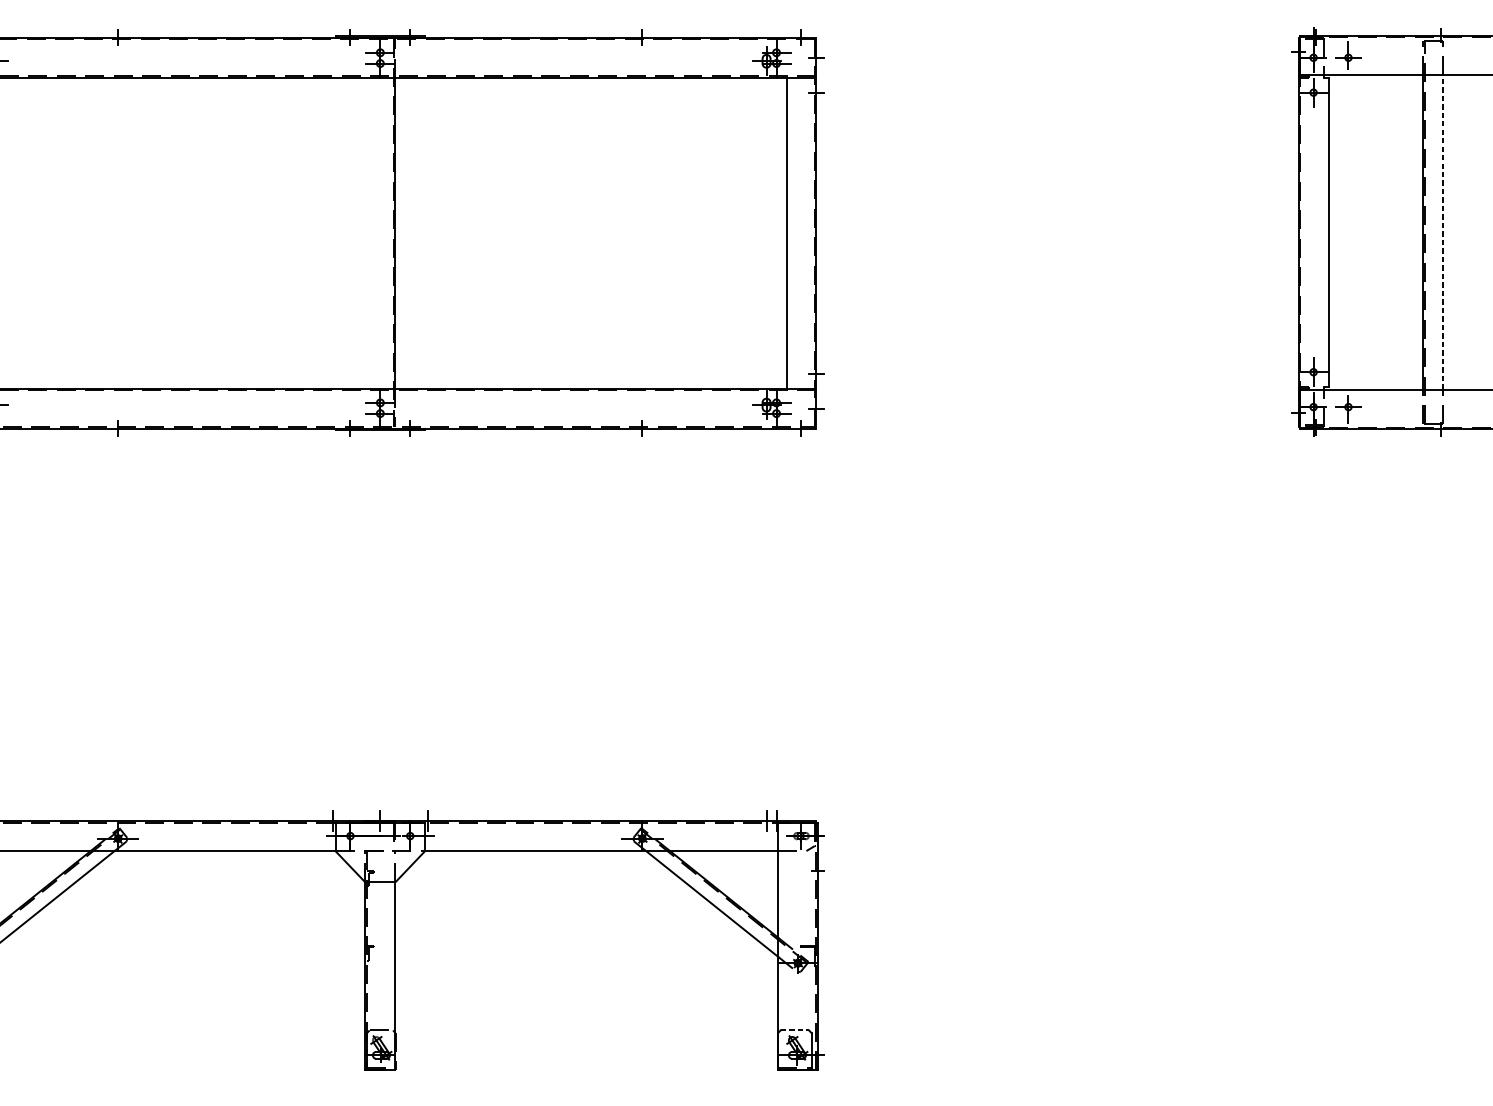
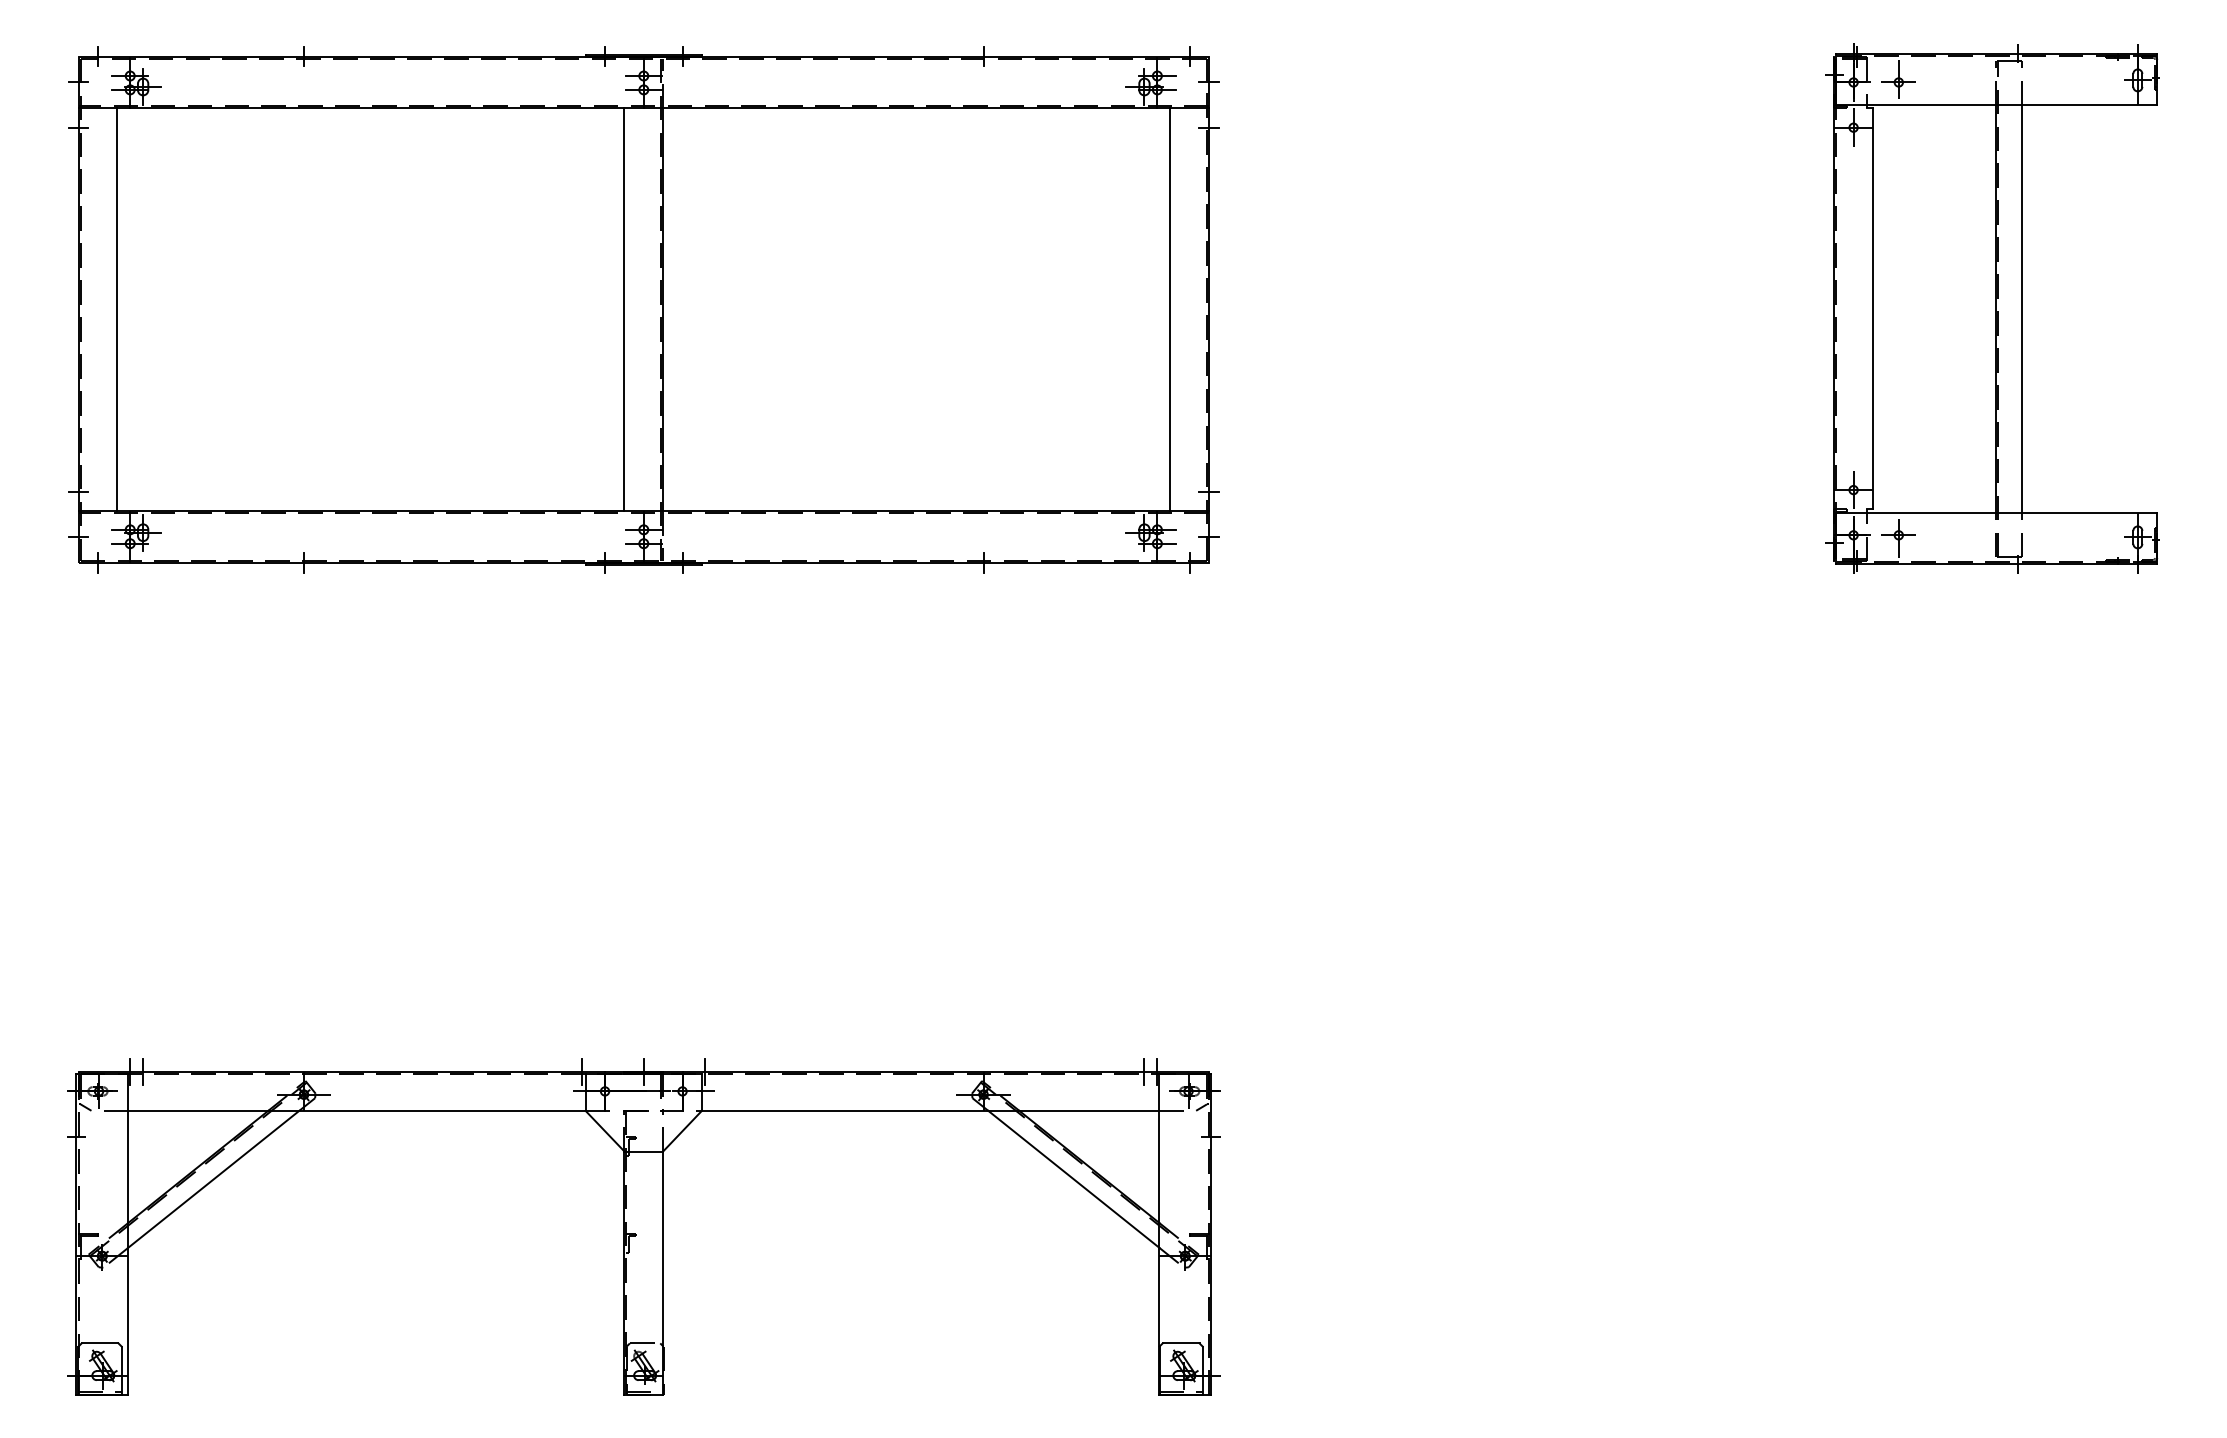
line: (365, 232) -> (624, 309), added
line: (1443, 232) -> (2021, 308), dashed -> solid
line: (795, 1030) -> (1181, 1343), dashed -> solid

